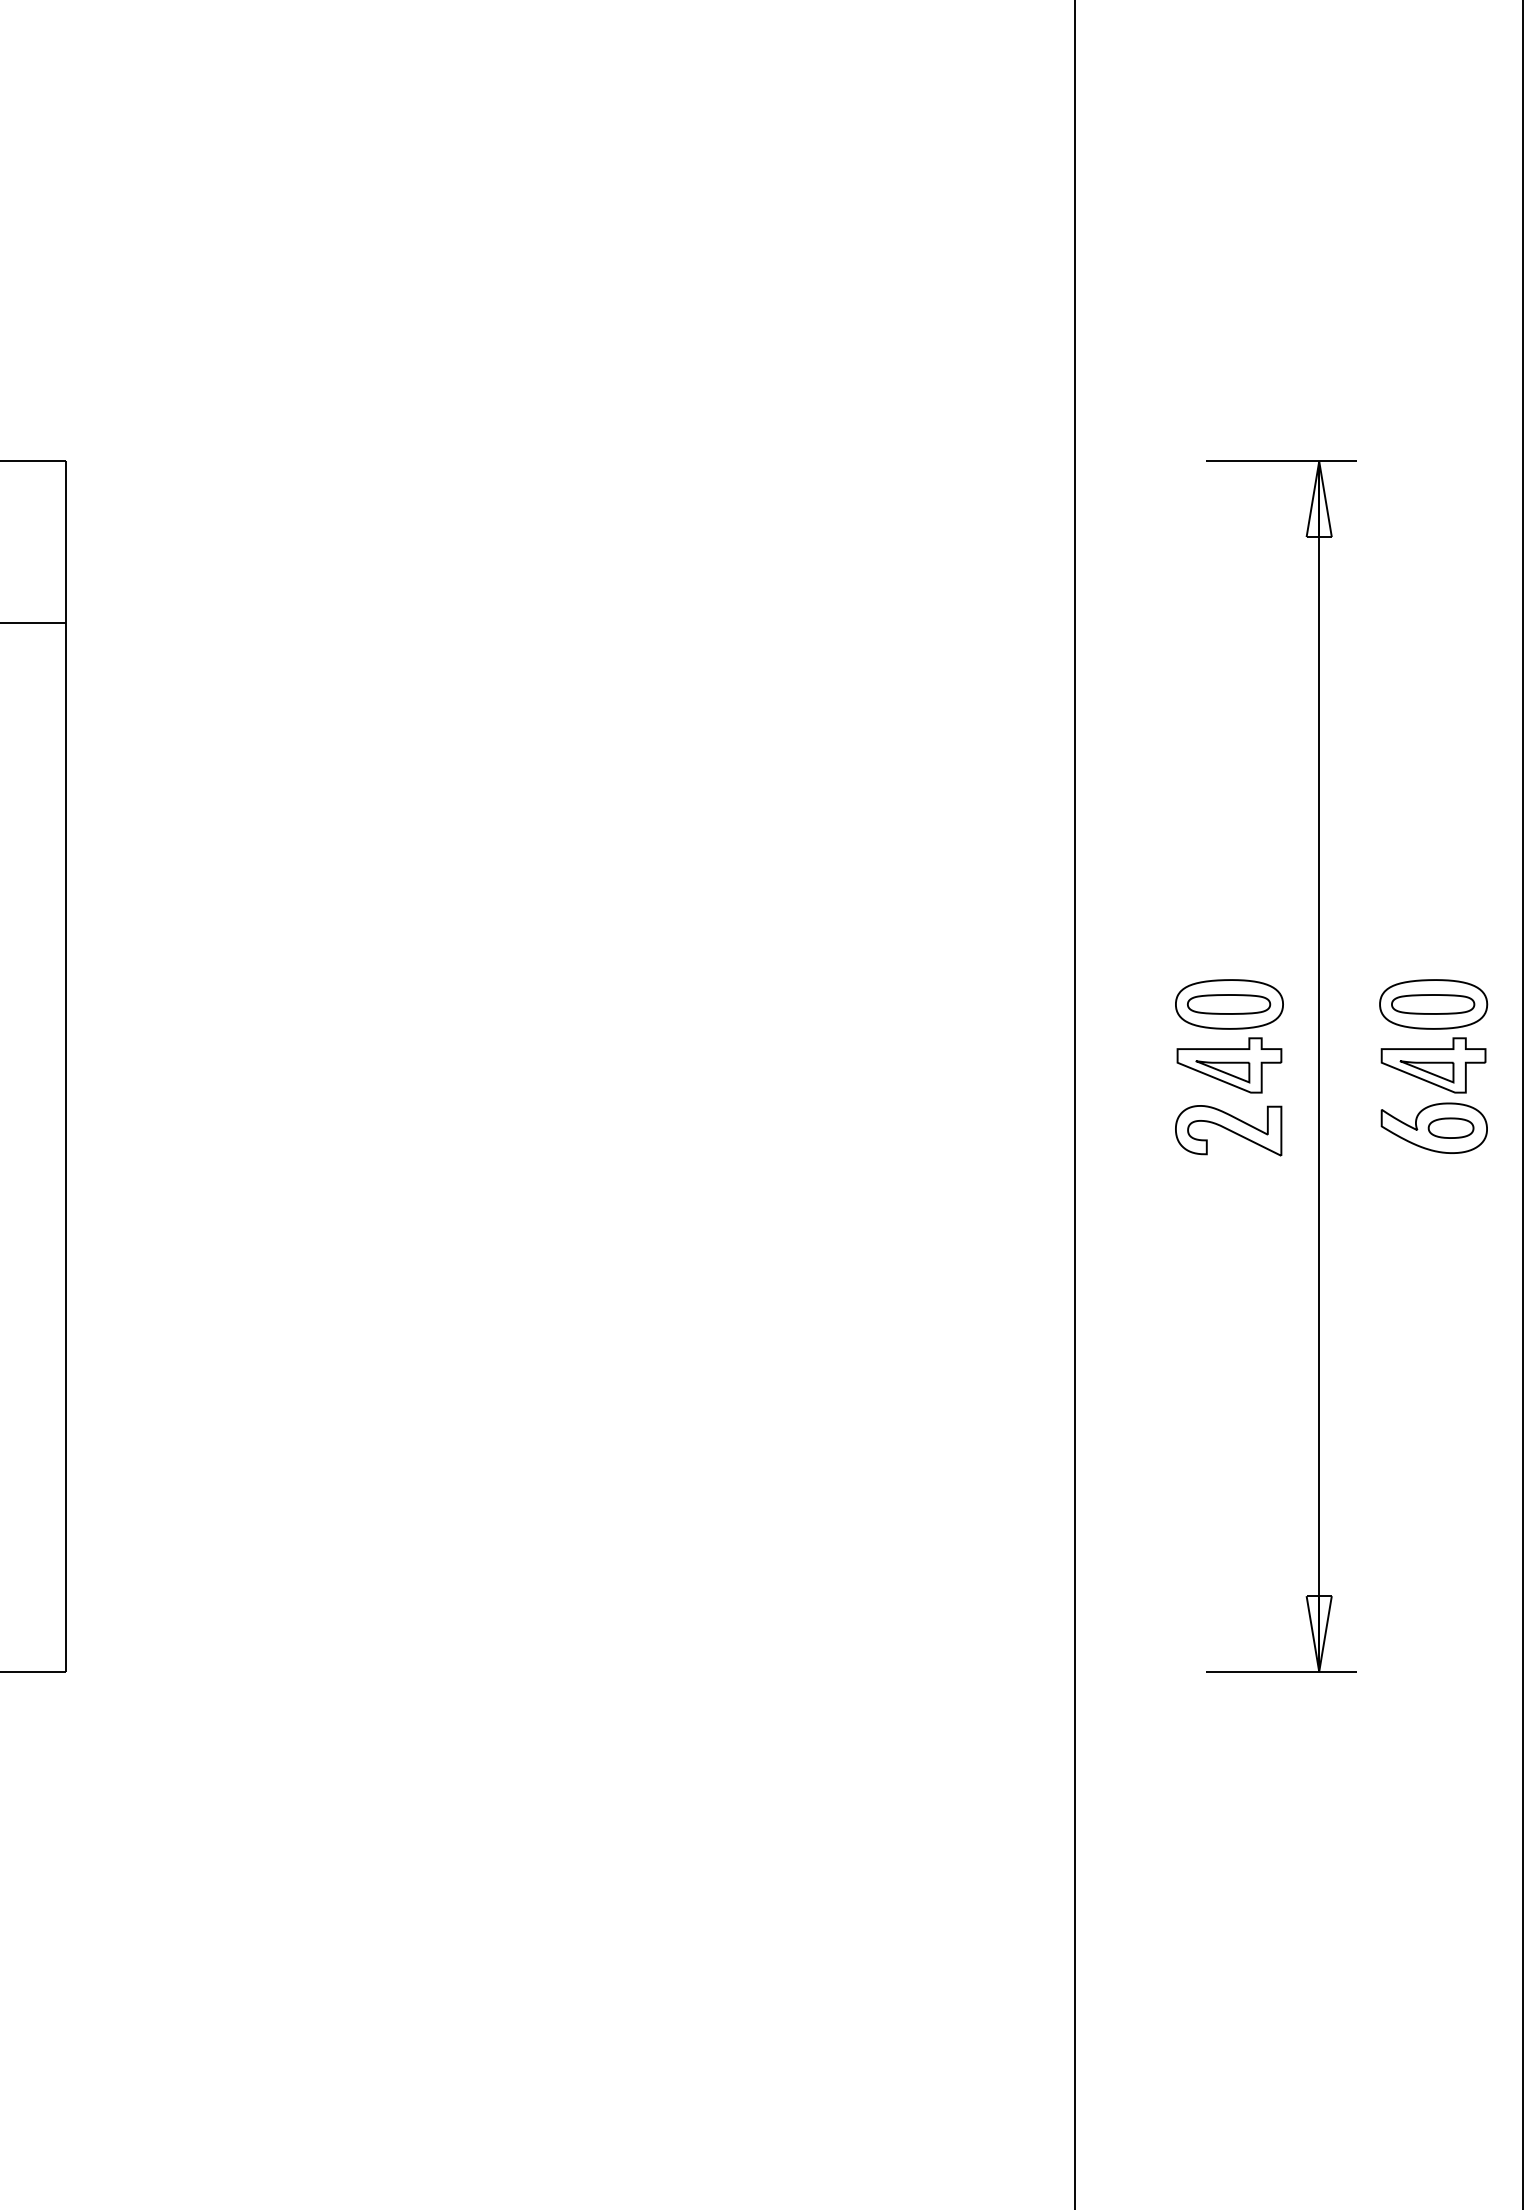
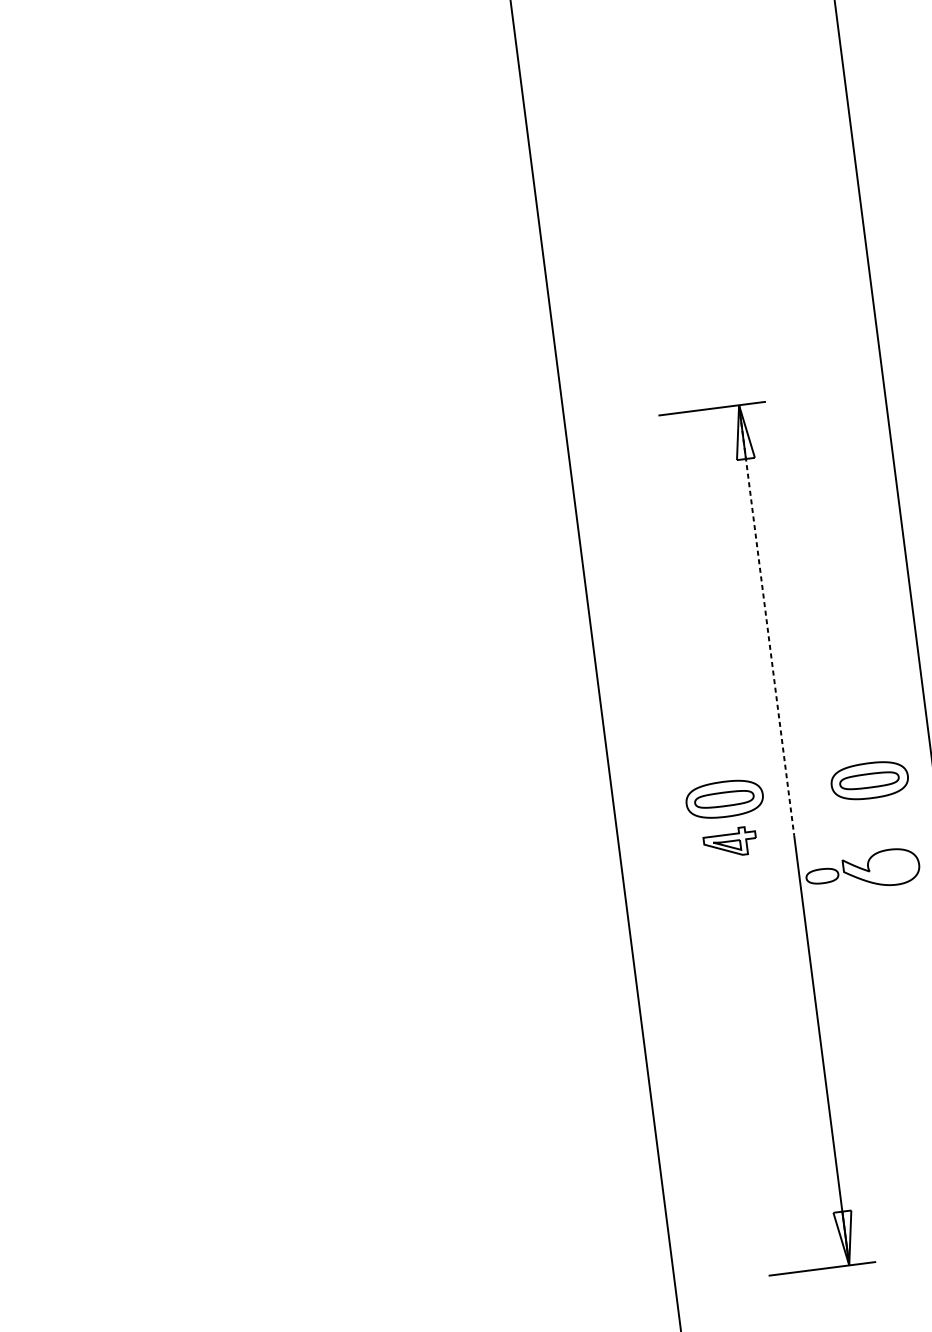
line: (1319, 764) -> (766, 620), solid -> dashed
part: (1229, 1065) -> (730, 842), size x0.7
part: (1433, 1065) -> (875, 824), removed
part: (1450, 1127) -> (821, 875), moved
part: (1228, 1130) -> (735, 888), removed

